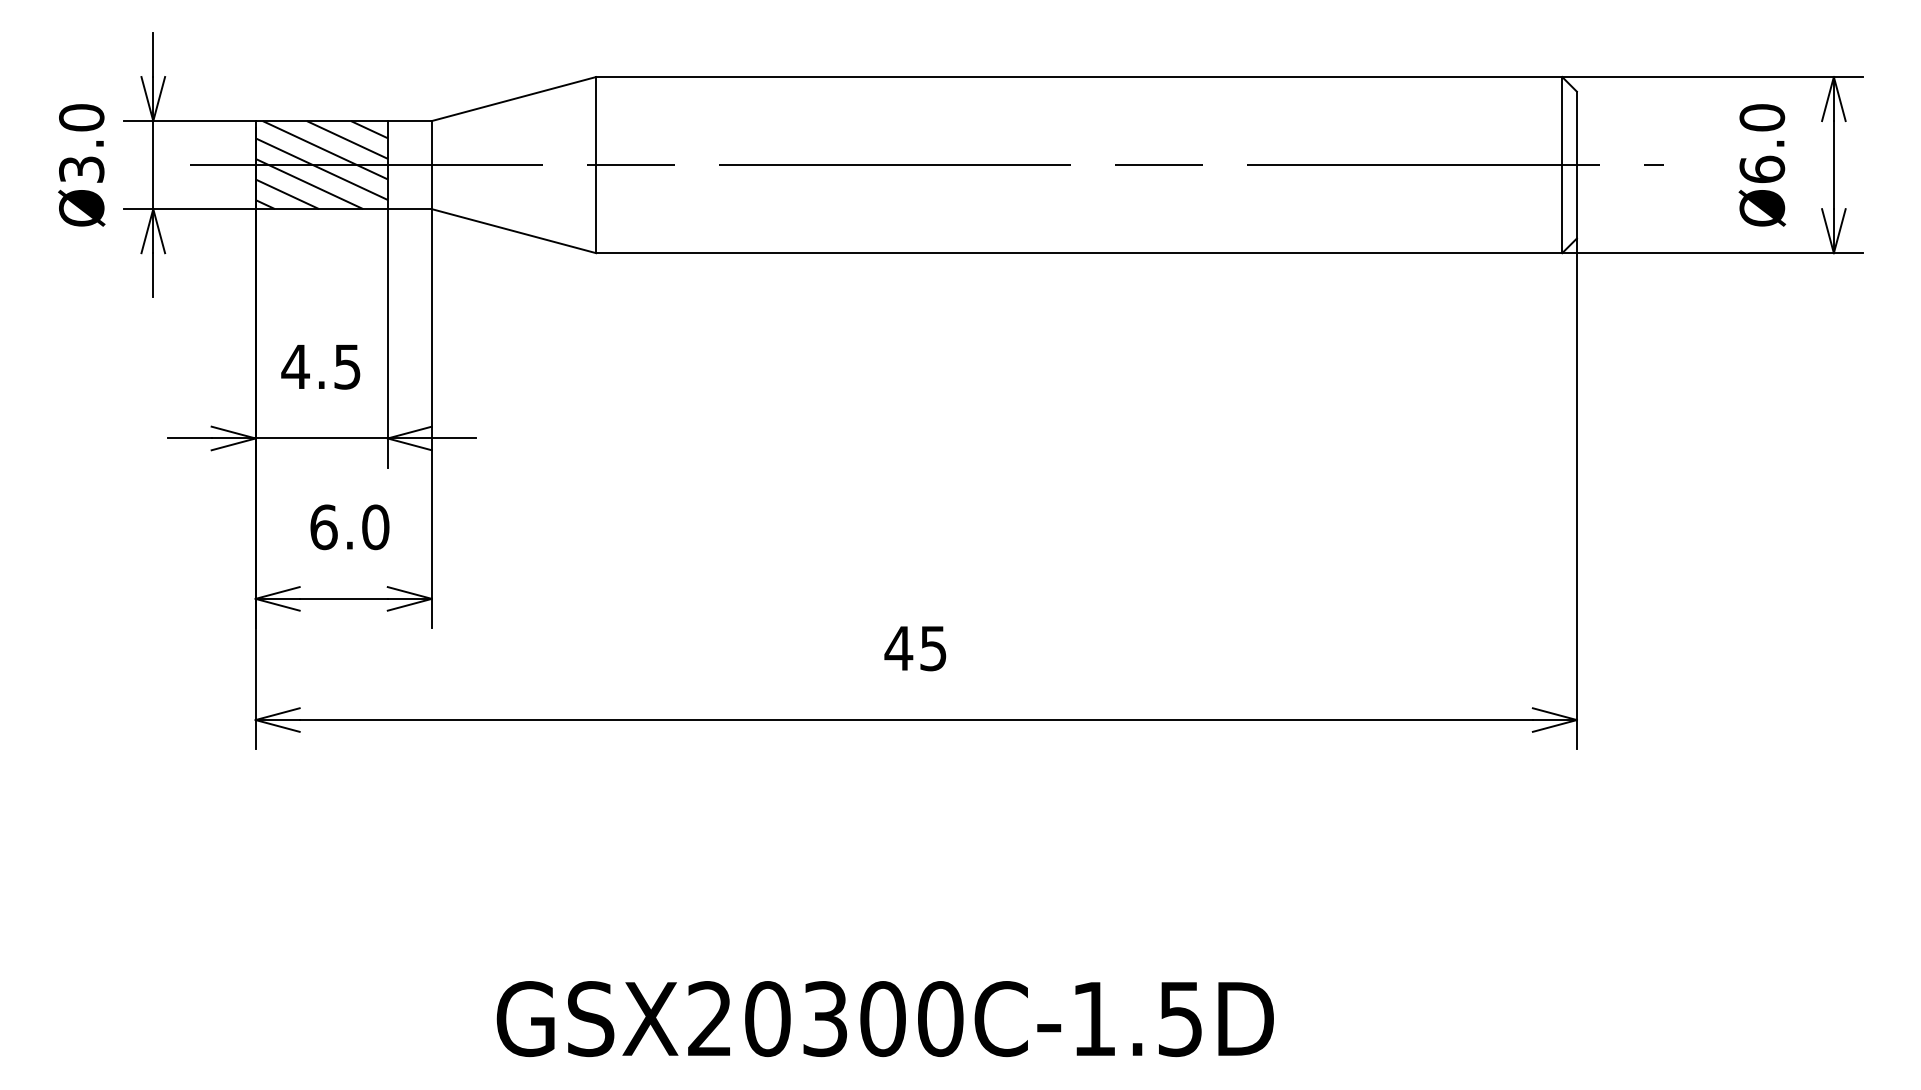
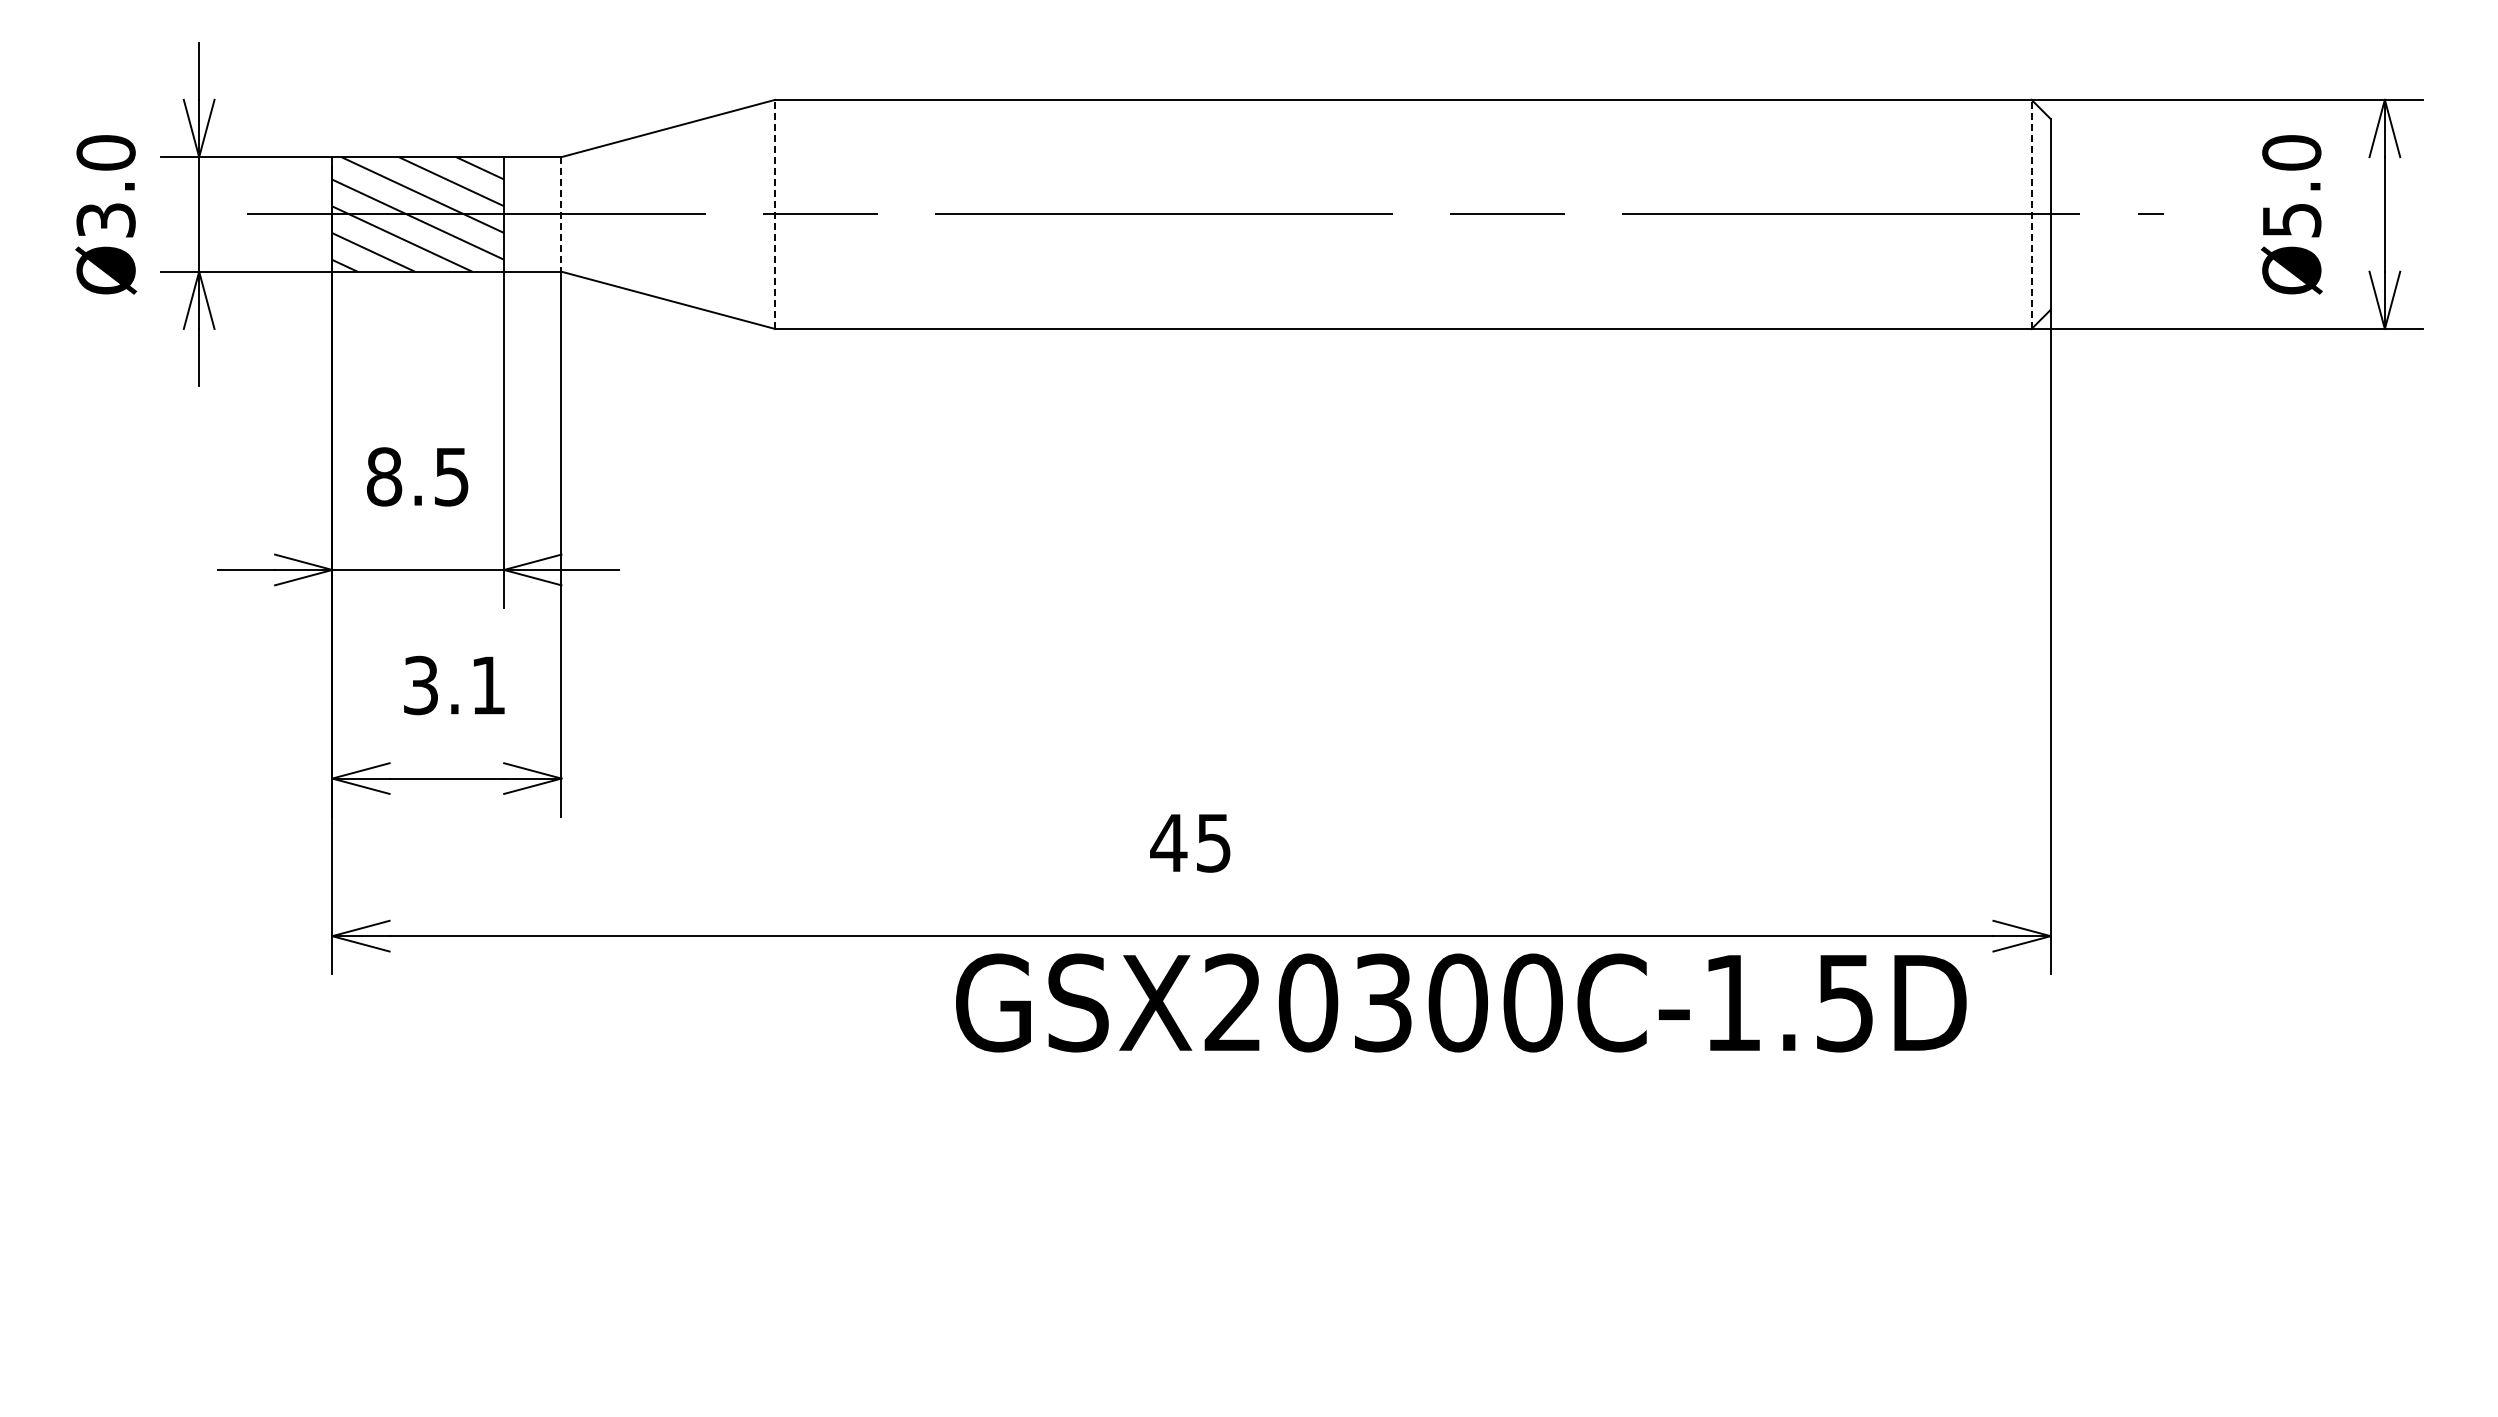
line: (431, 165) -> (561, 214), solid -> dashed
line: (596, 165) -> (775, 214), solid -> dashed
line: (1562, 165) -> (2031, 214), solid -> dashed
text: (1762, 169) -> (2291, 219), Ø6.0 -> Ø5.0
text: (295, 366) -> (383, 476), 4.5 -> 8.5
text: (349, 527) -> (454, 685), 6.0 -> 3.1
text: (885, 1018) -> (1461, 1002), moved

